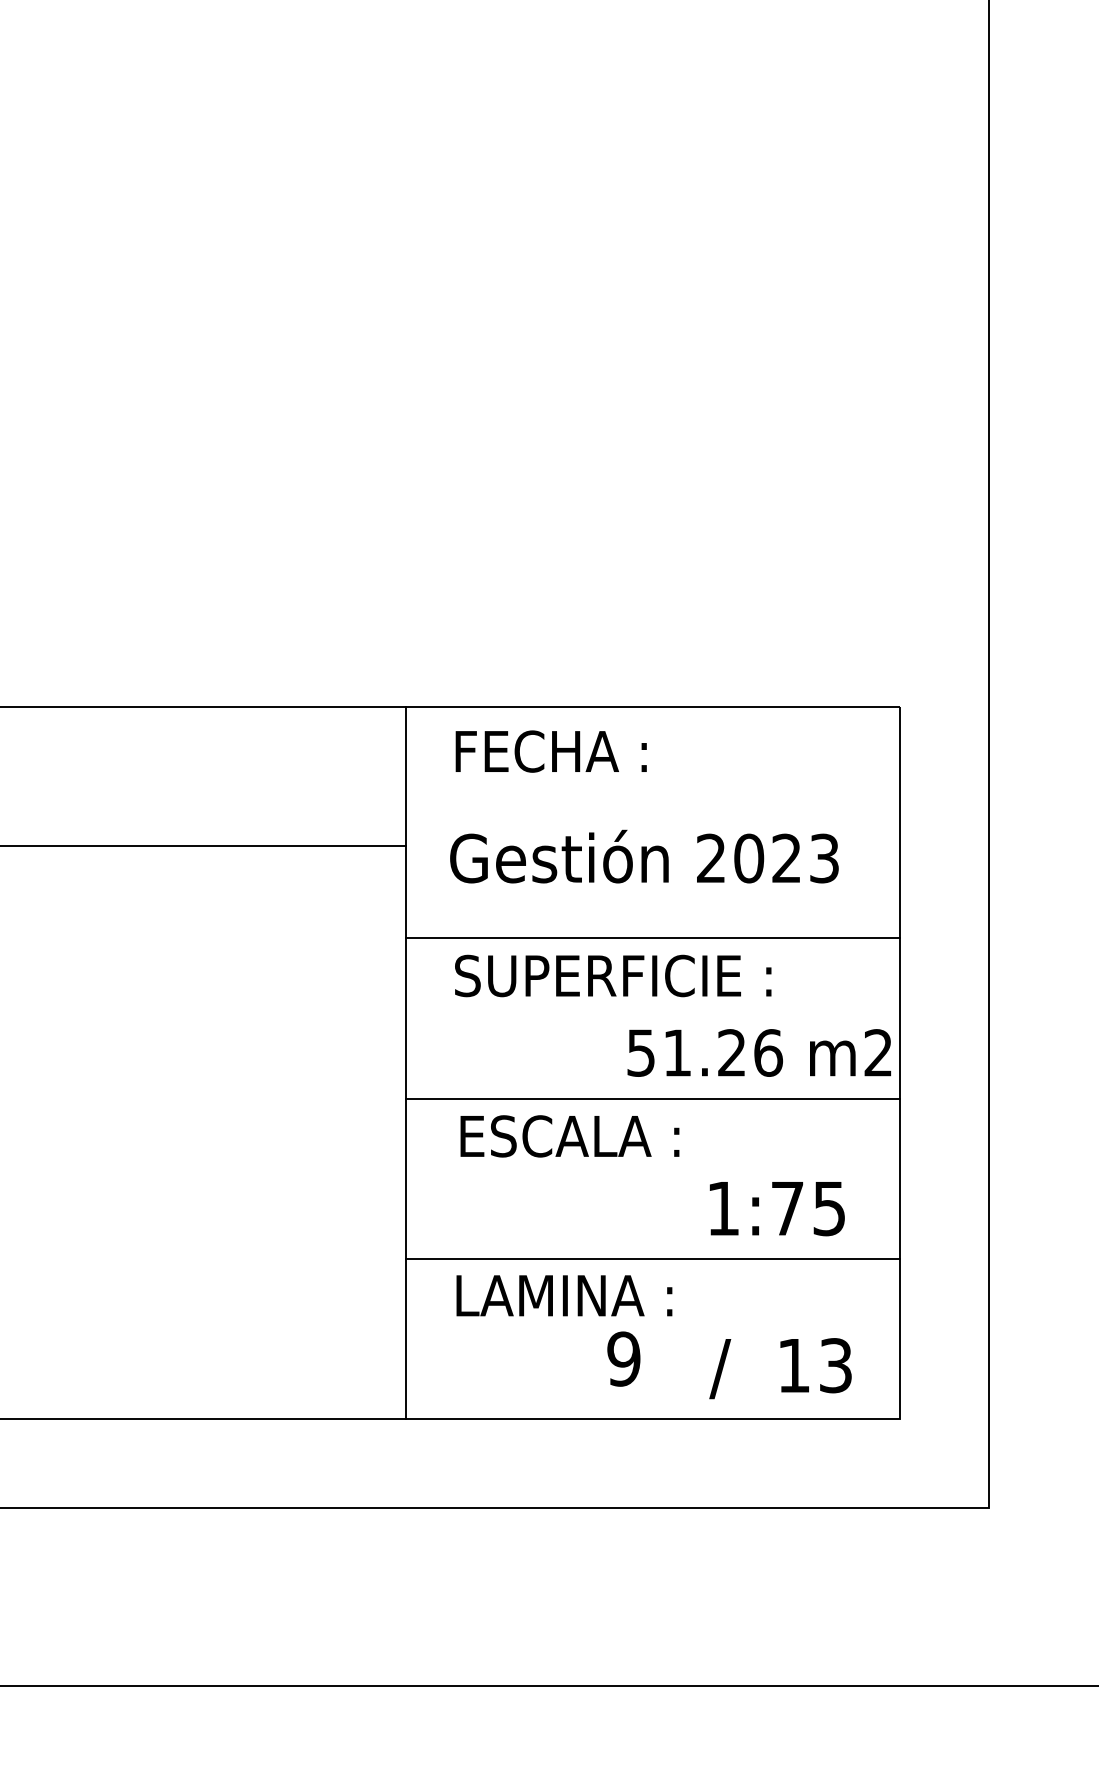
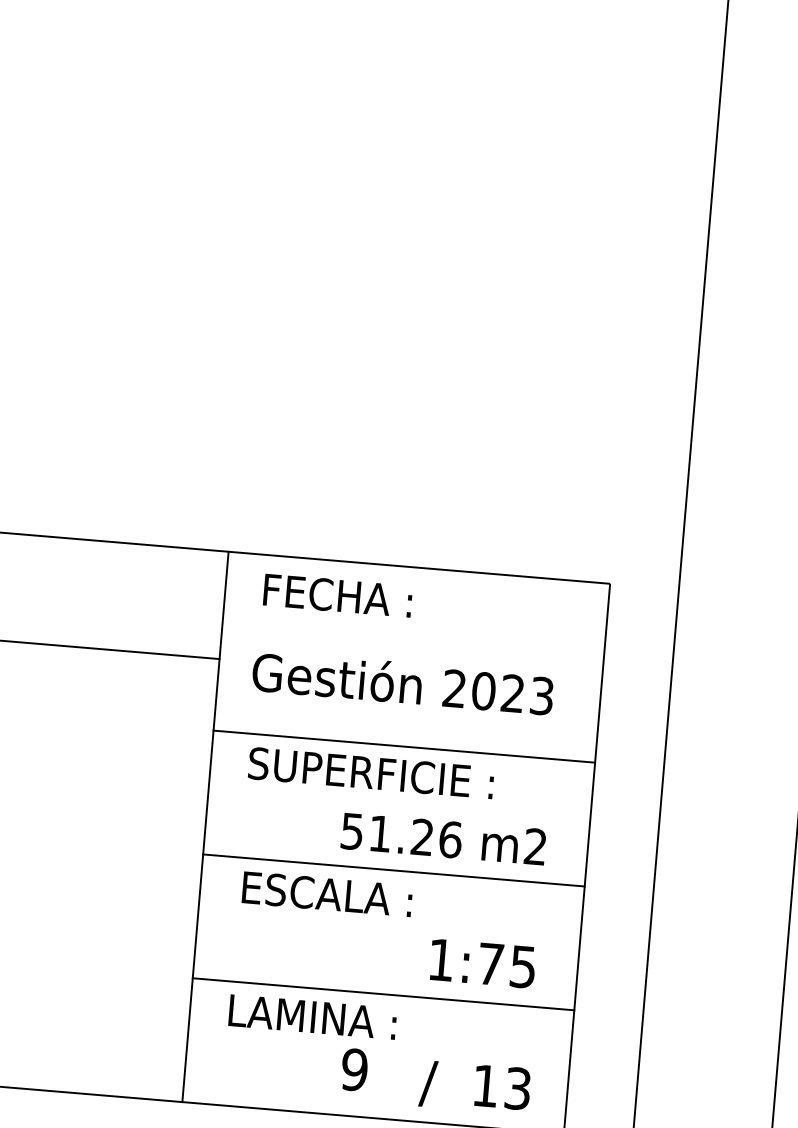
text: (758, 1052) -> (442, 838), moved

